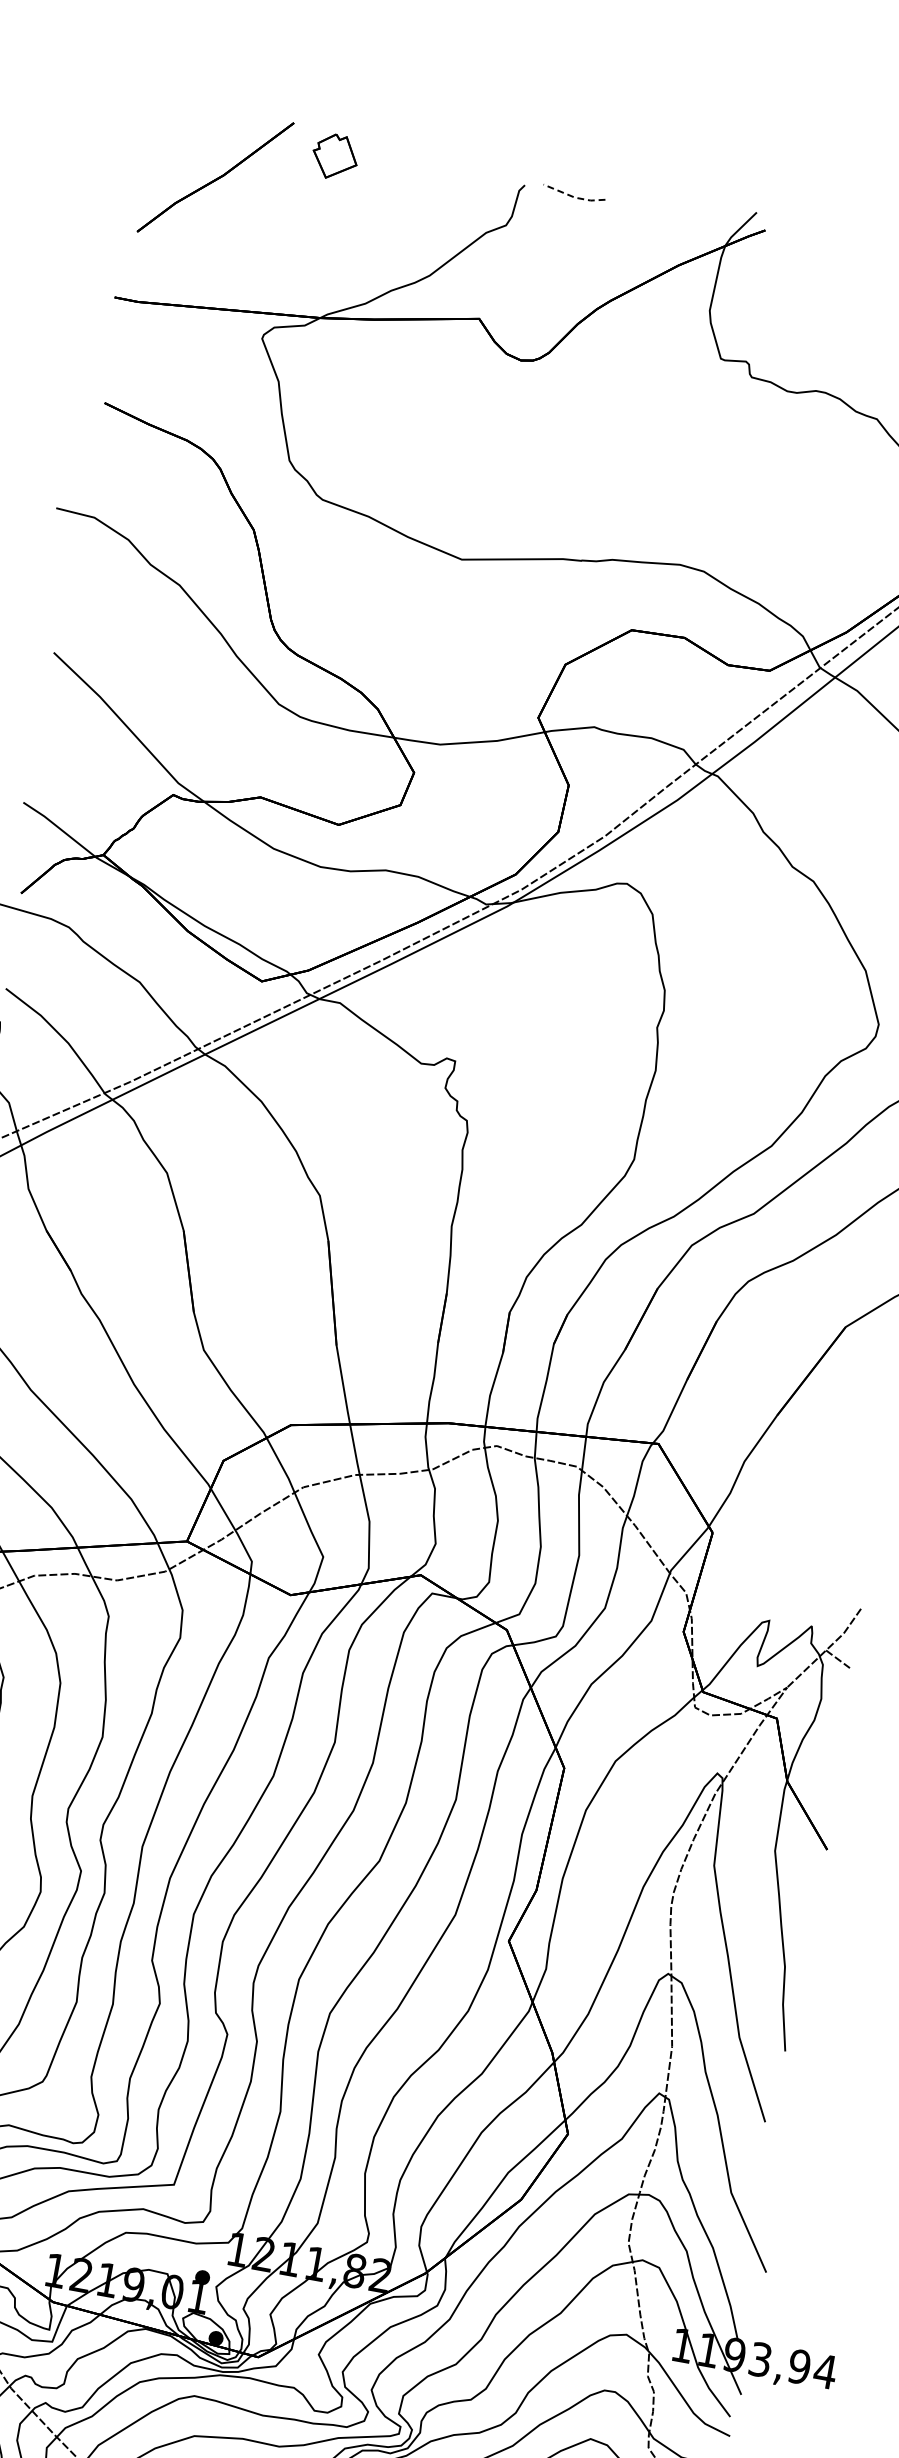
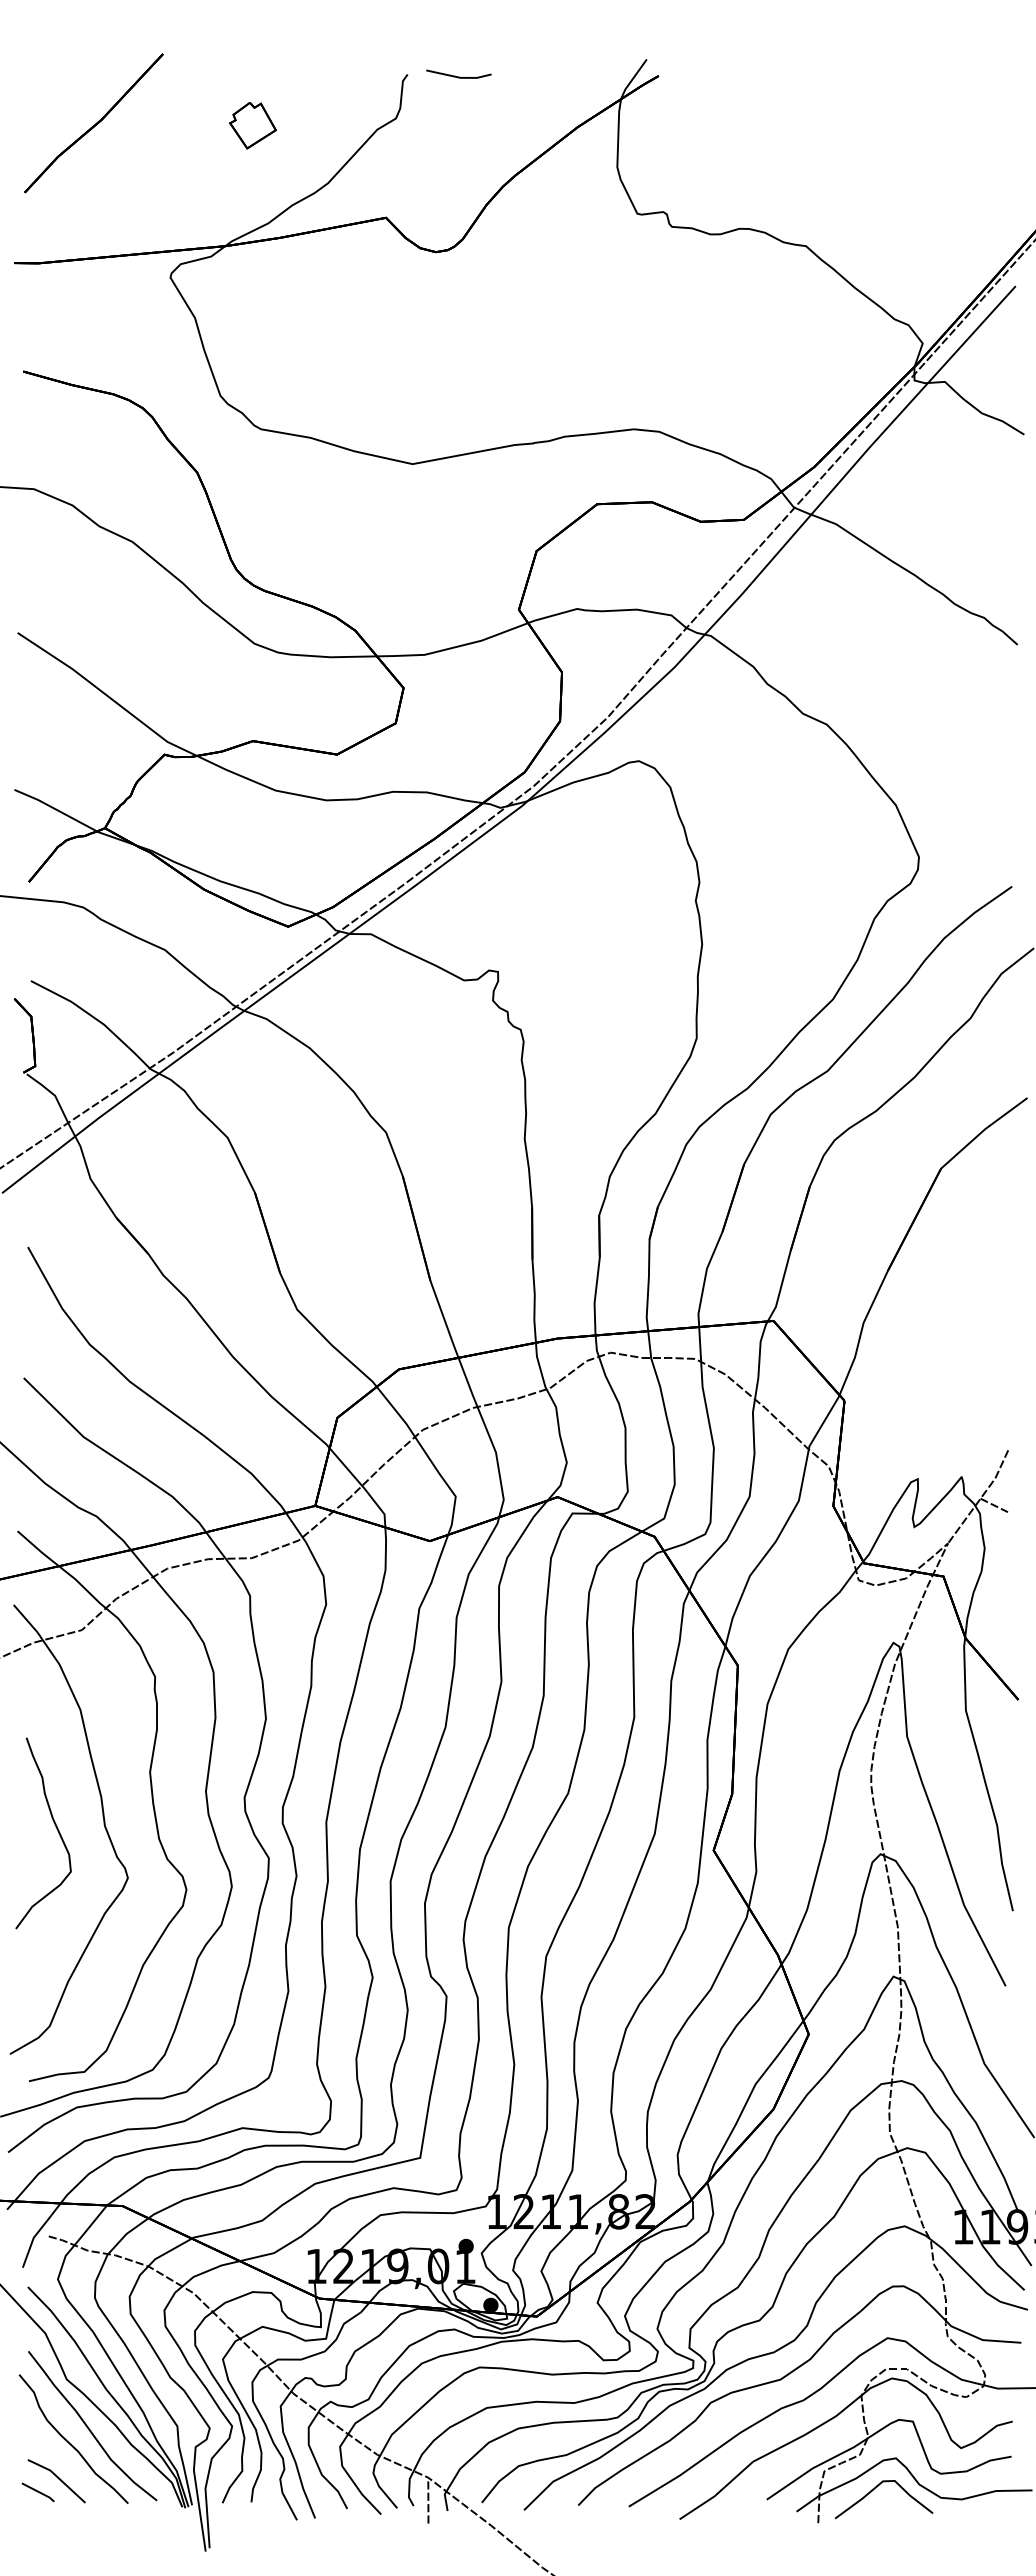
part: (334, 156) -> (252, 125), moved
line: (574, 197) -> (459, 77), dashed -> solid

